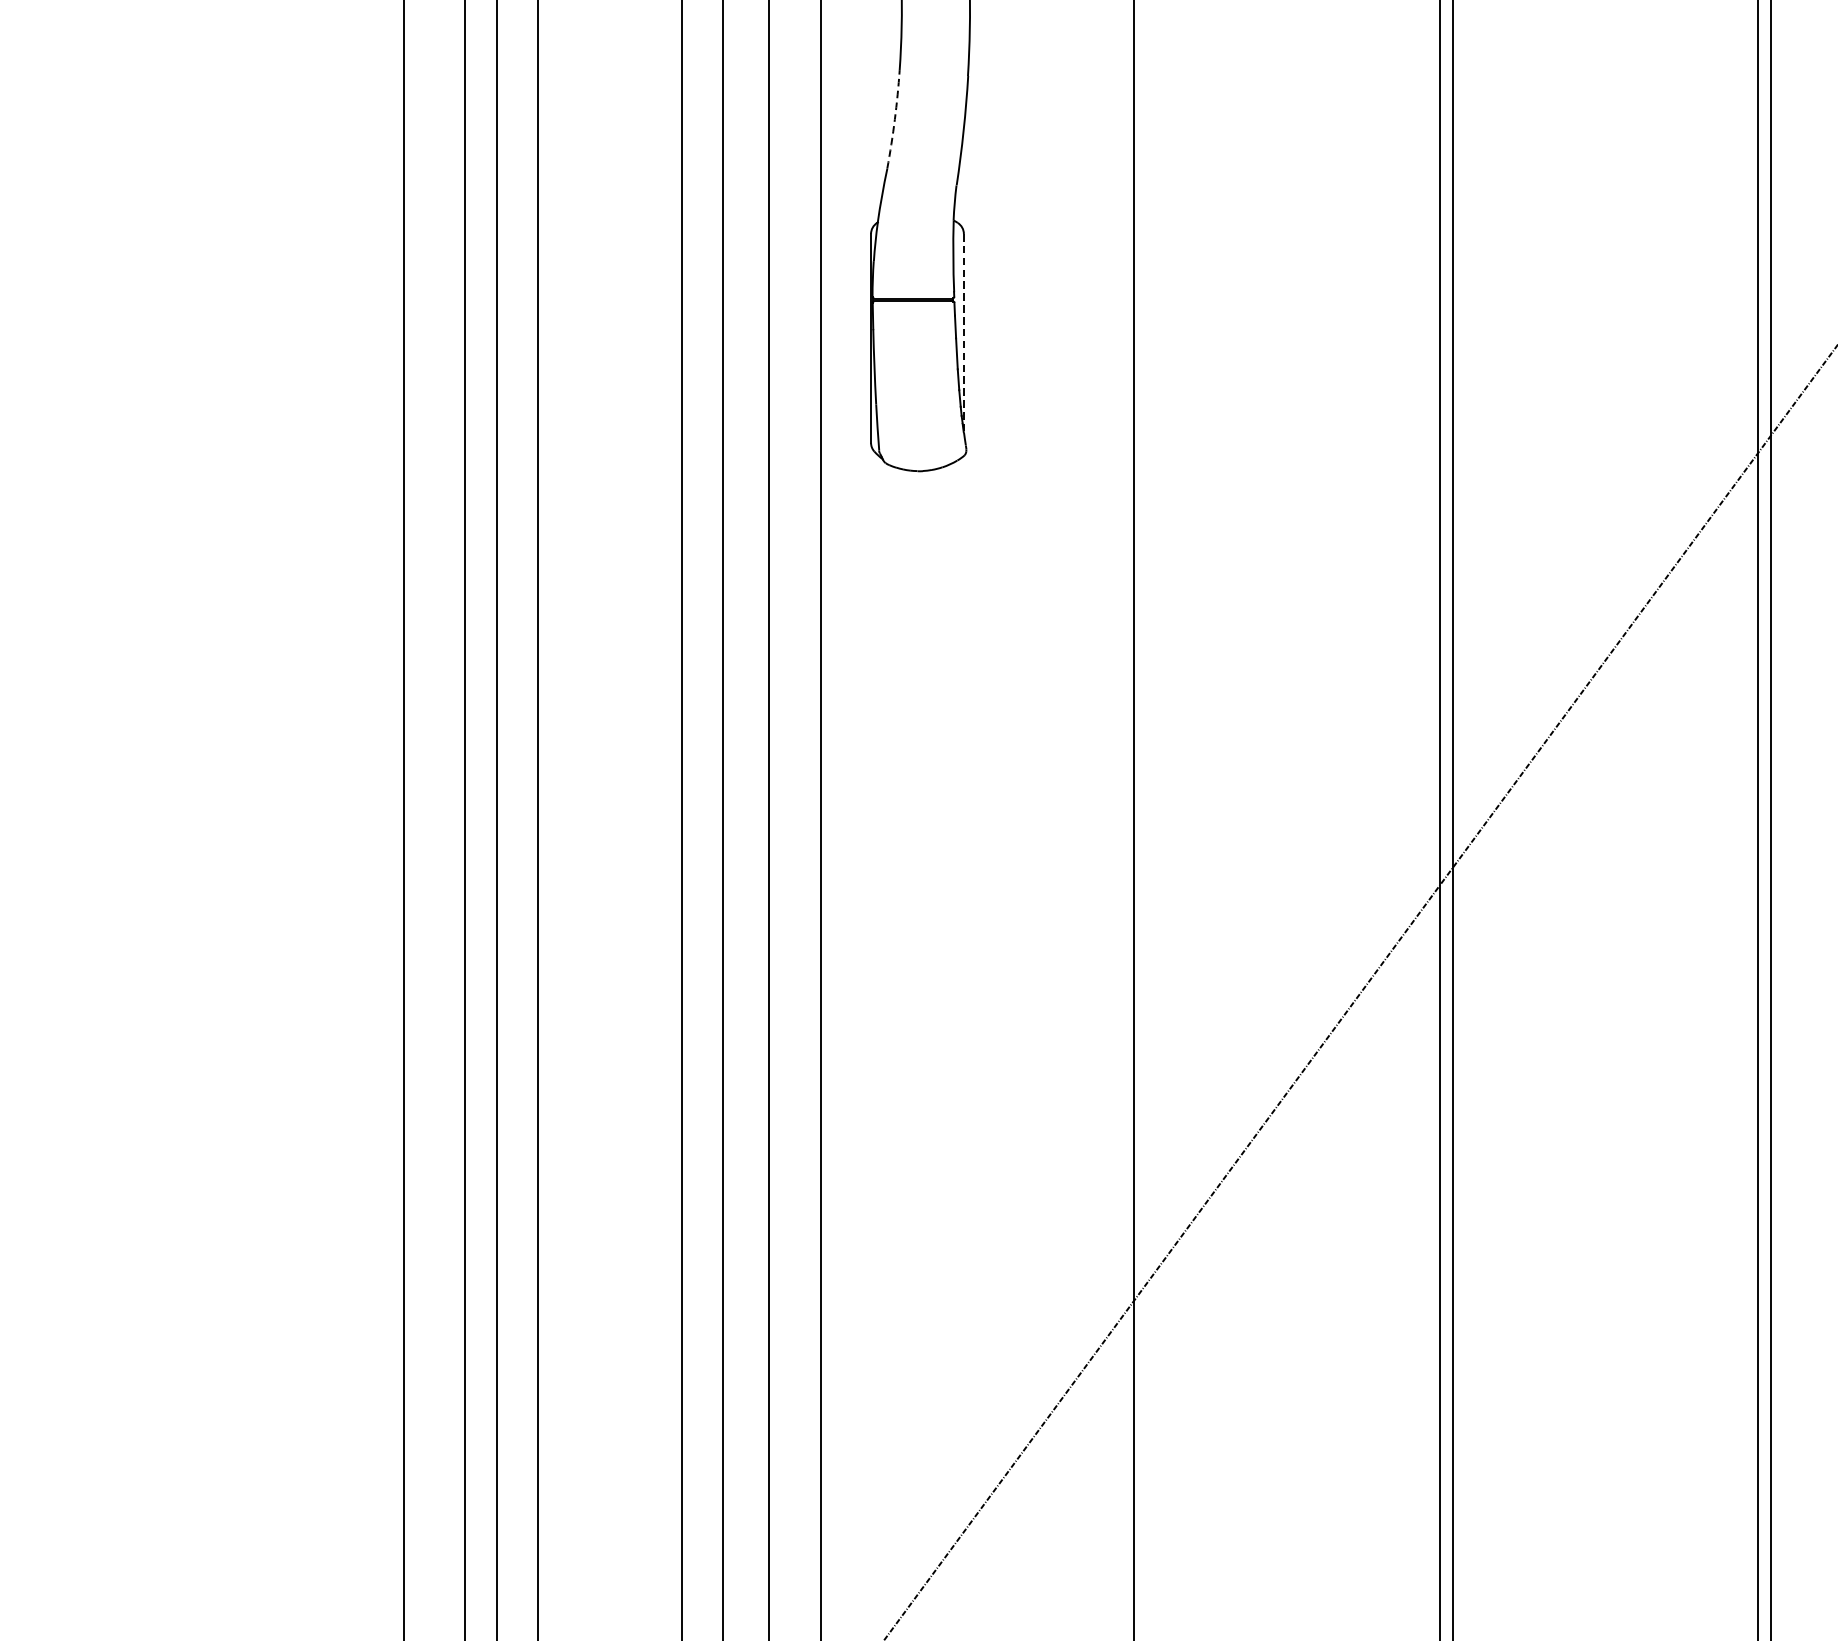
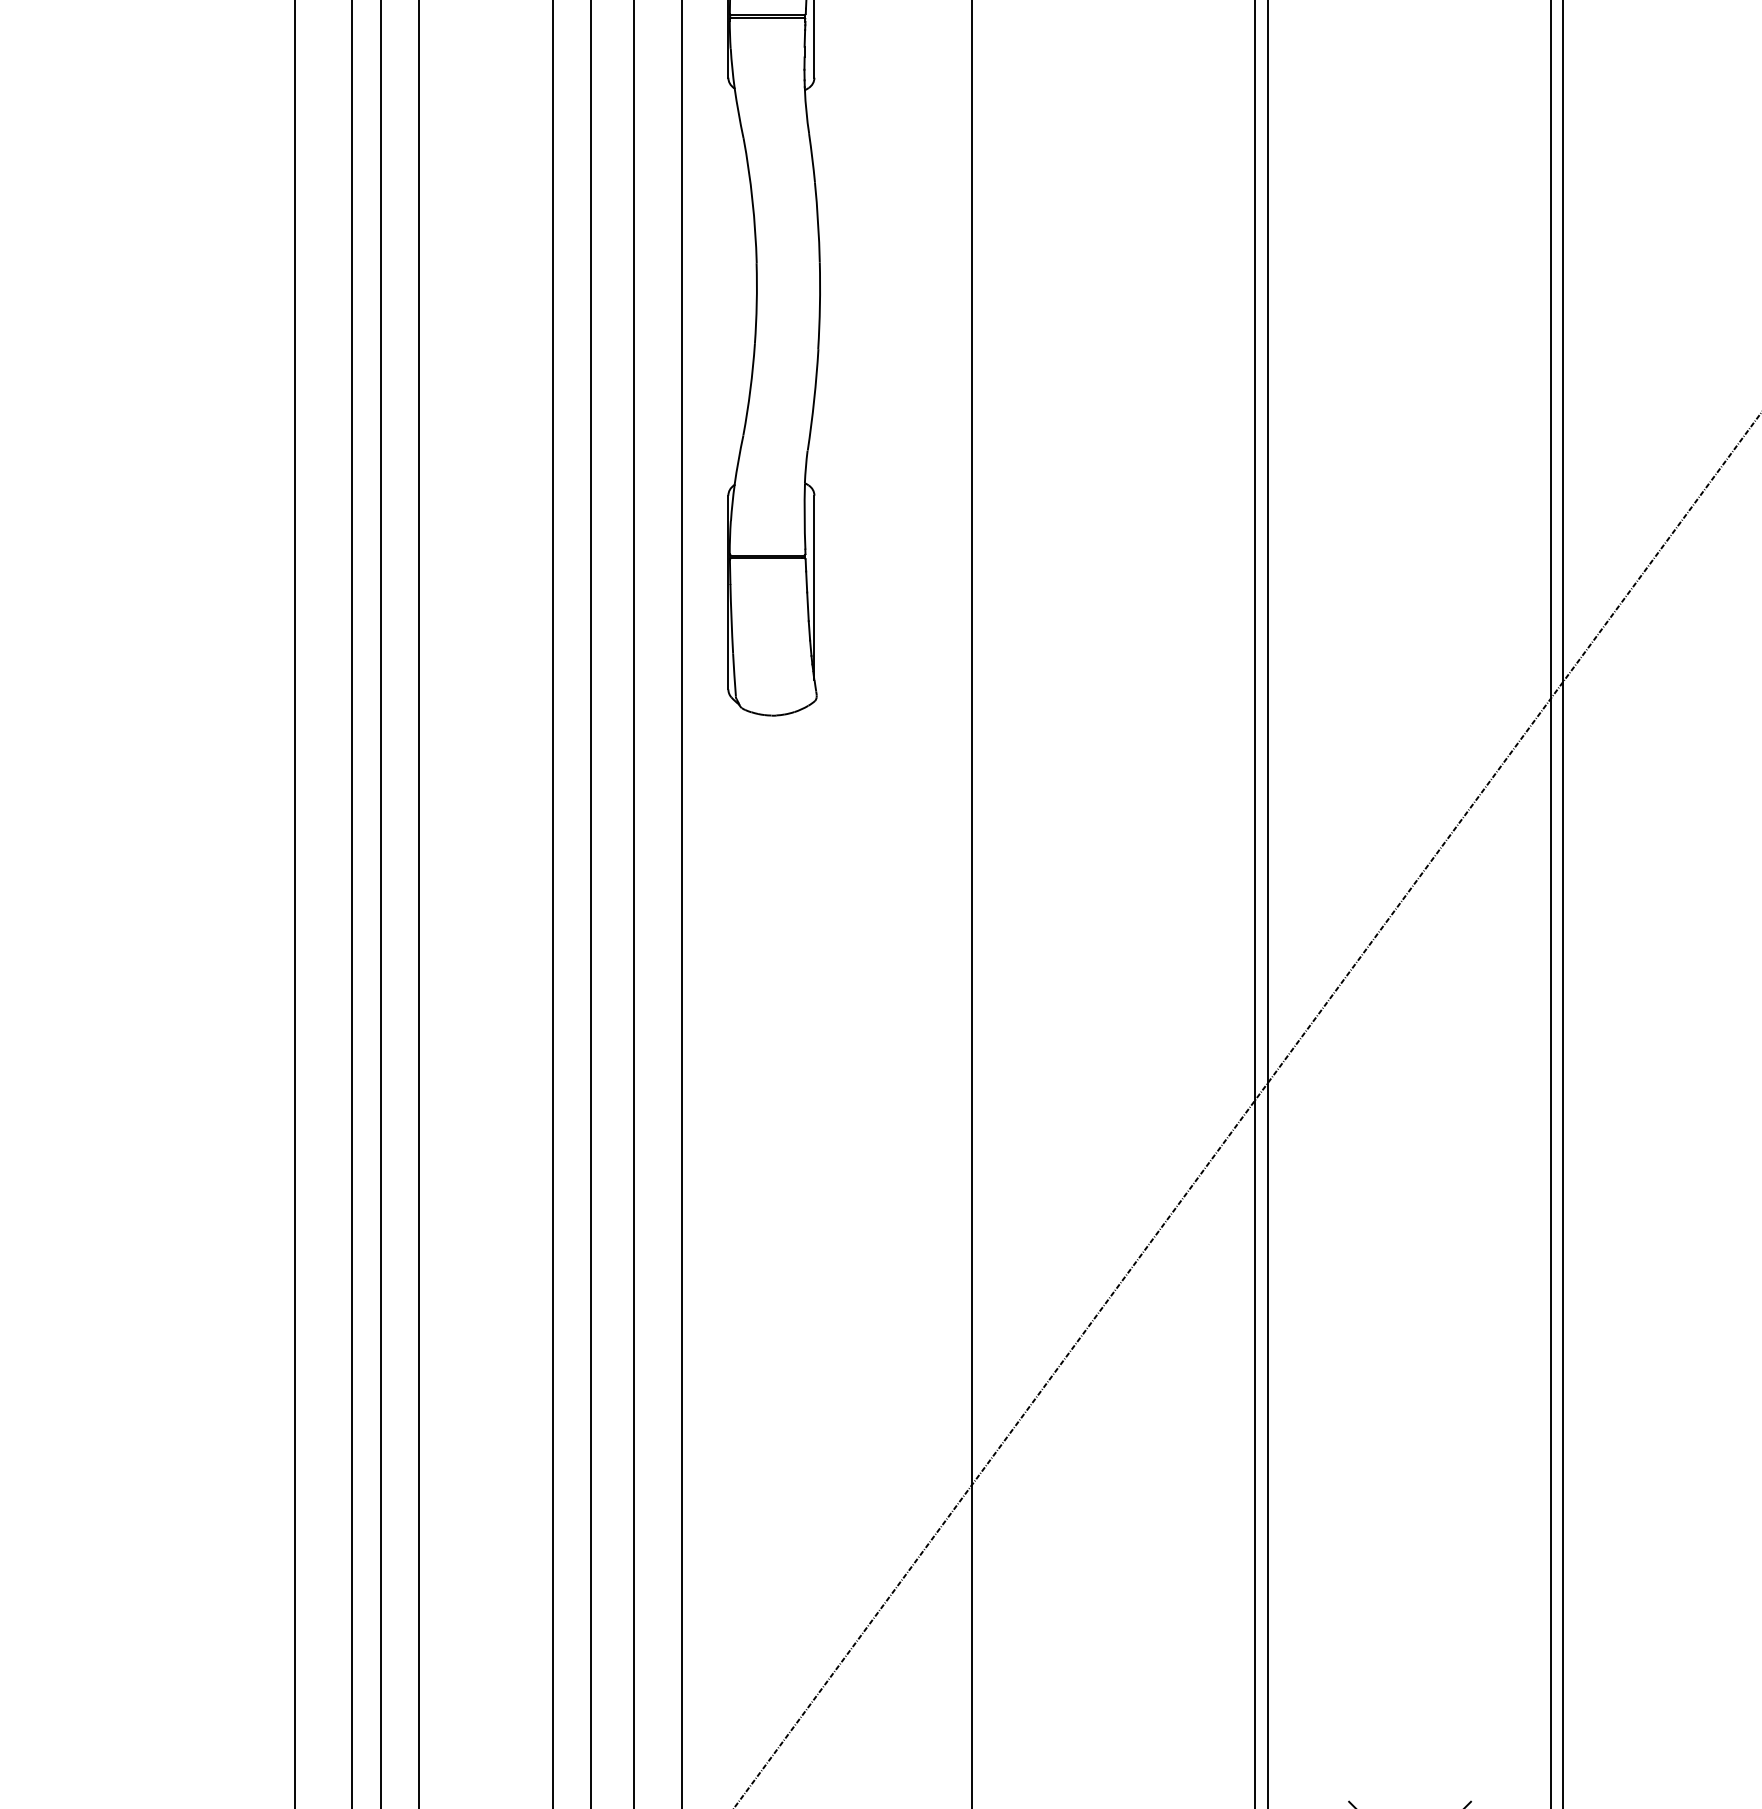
arc: (894, 119) -> (750, 389), dashed -> solid
line: (963, 334) -> (814, 588), dashed -> solid

